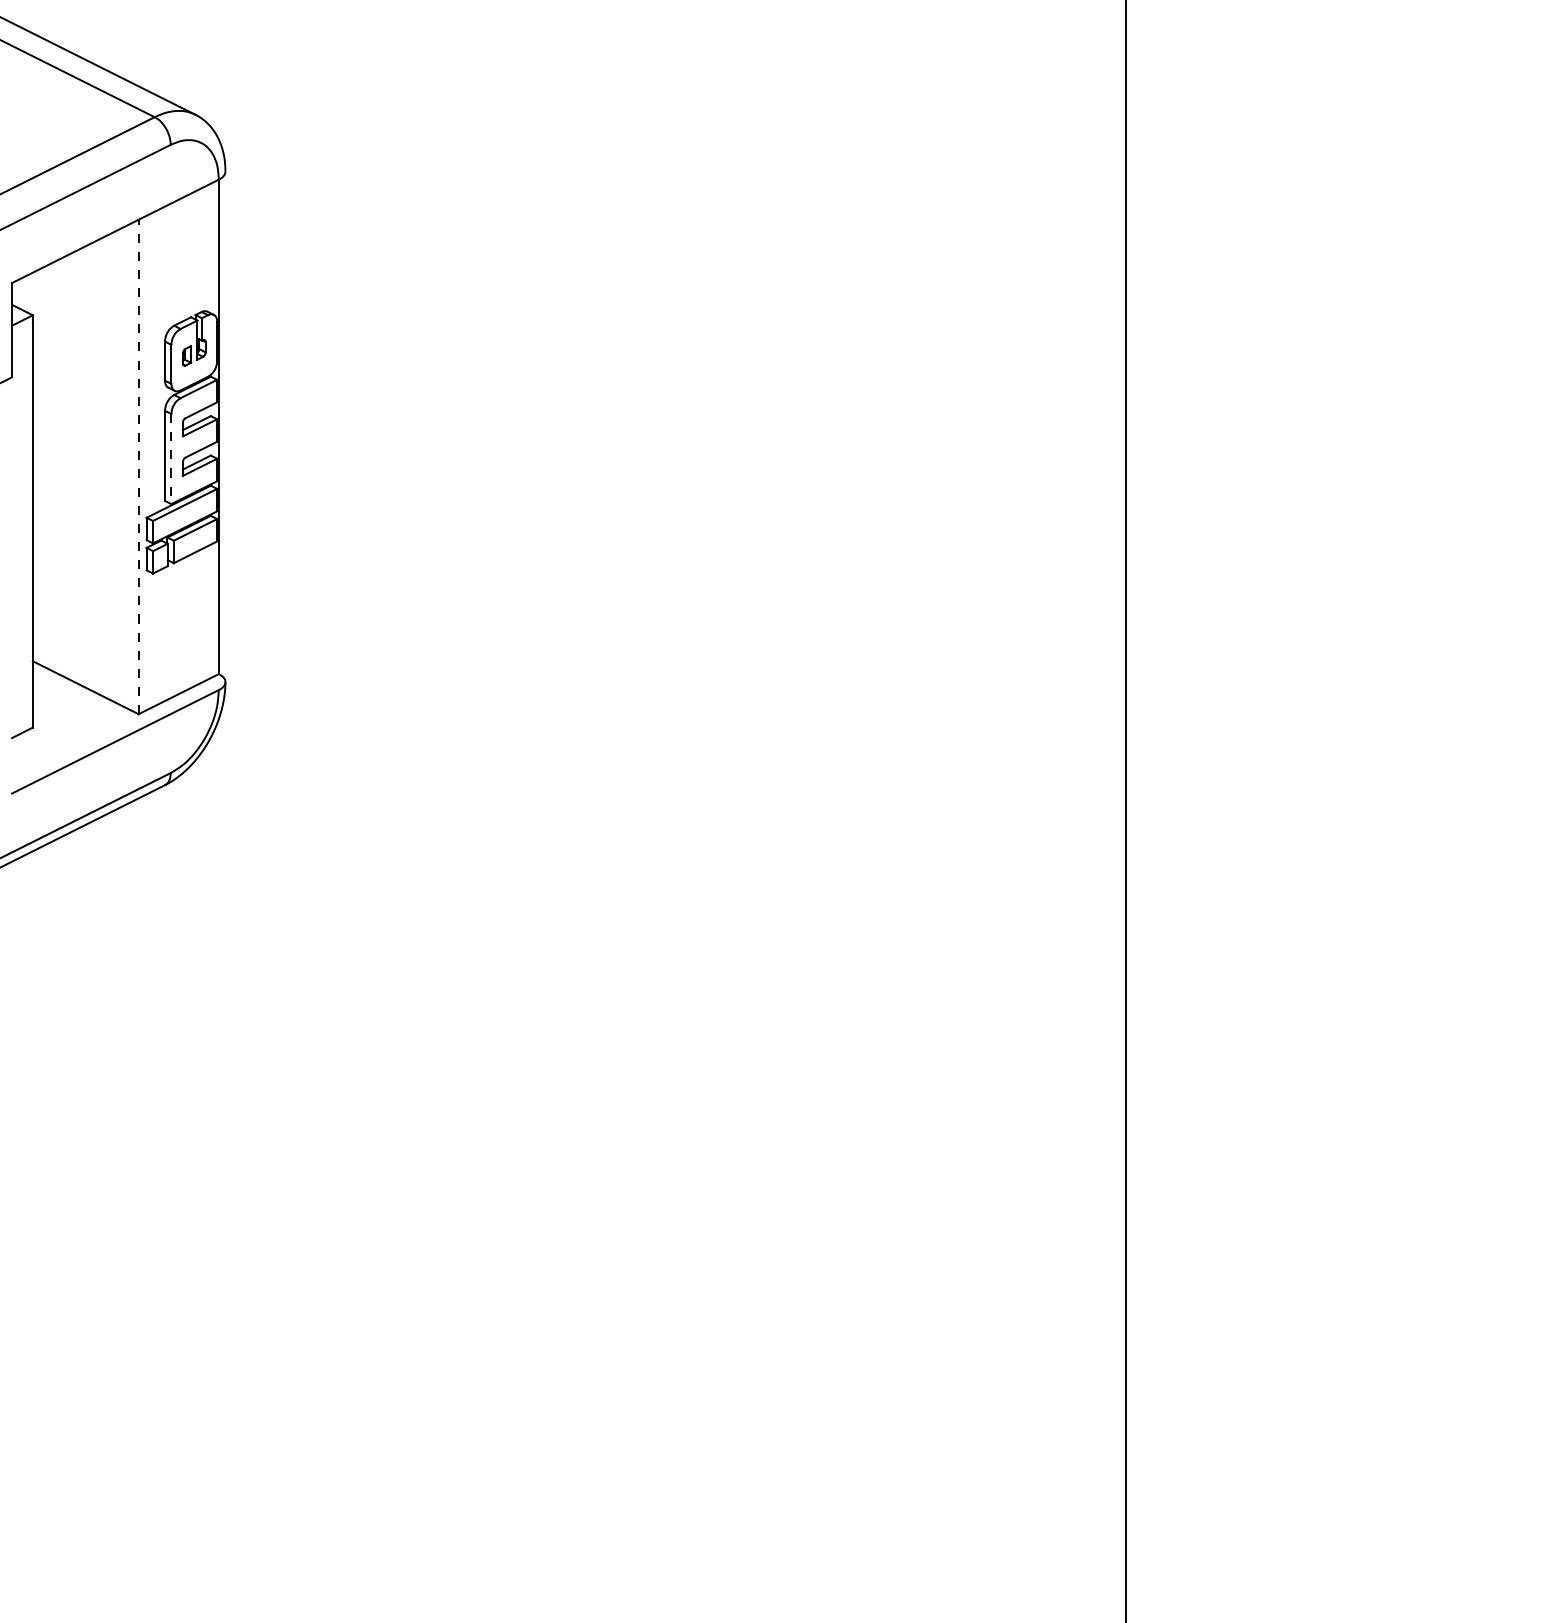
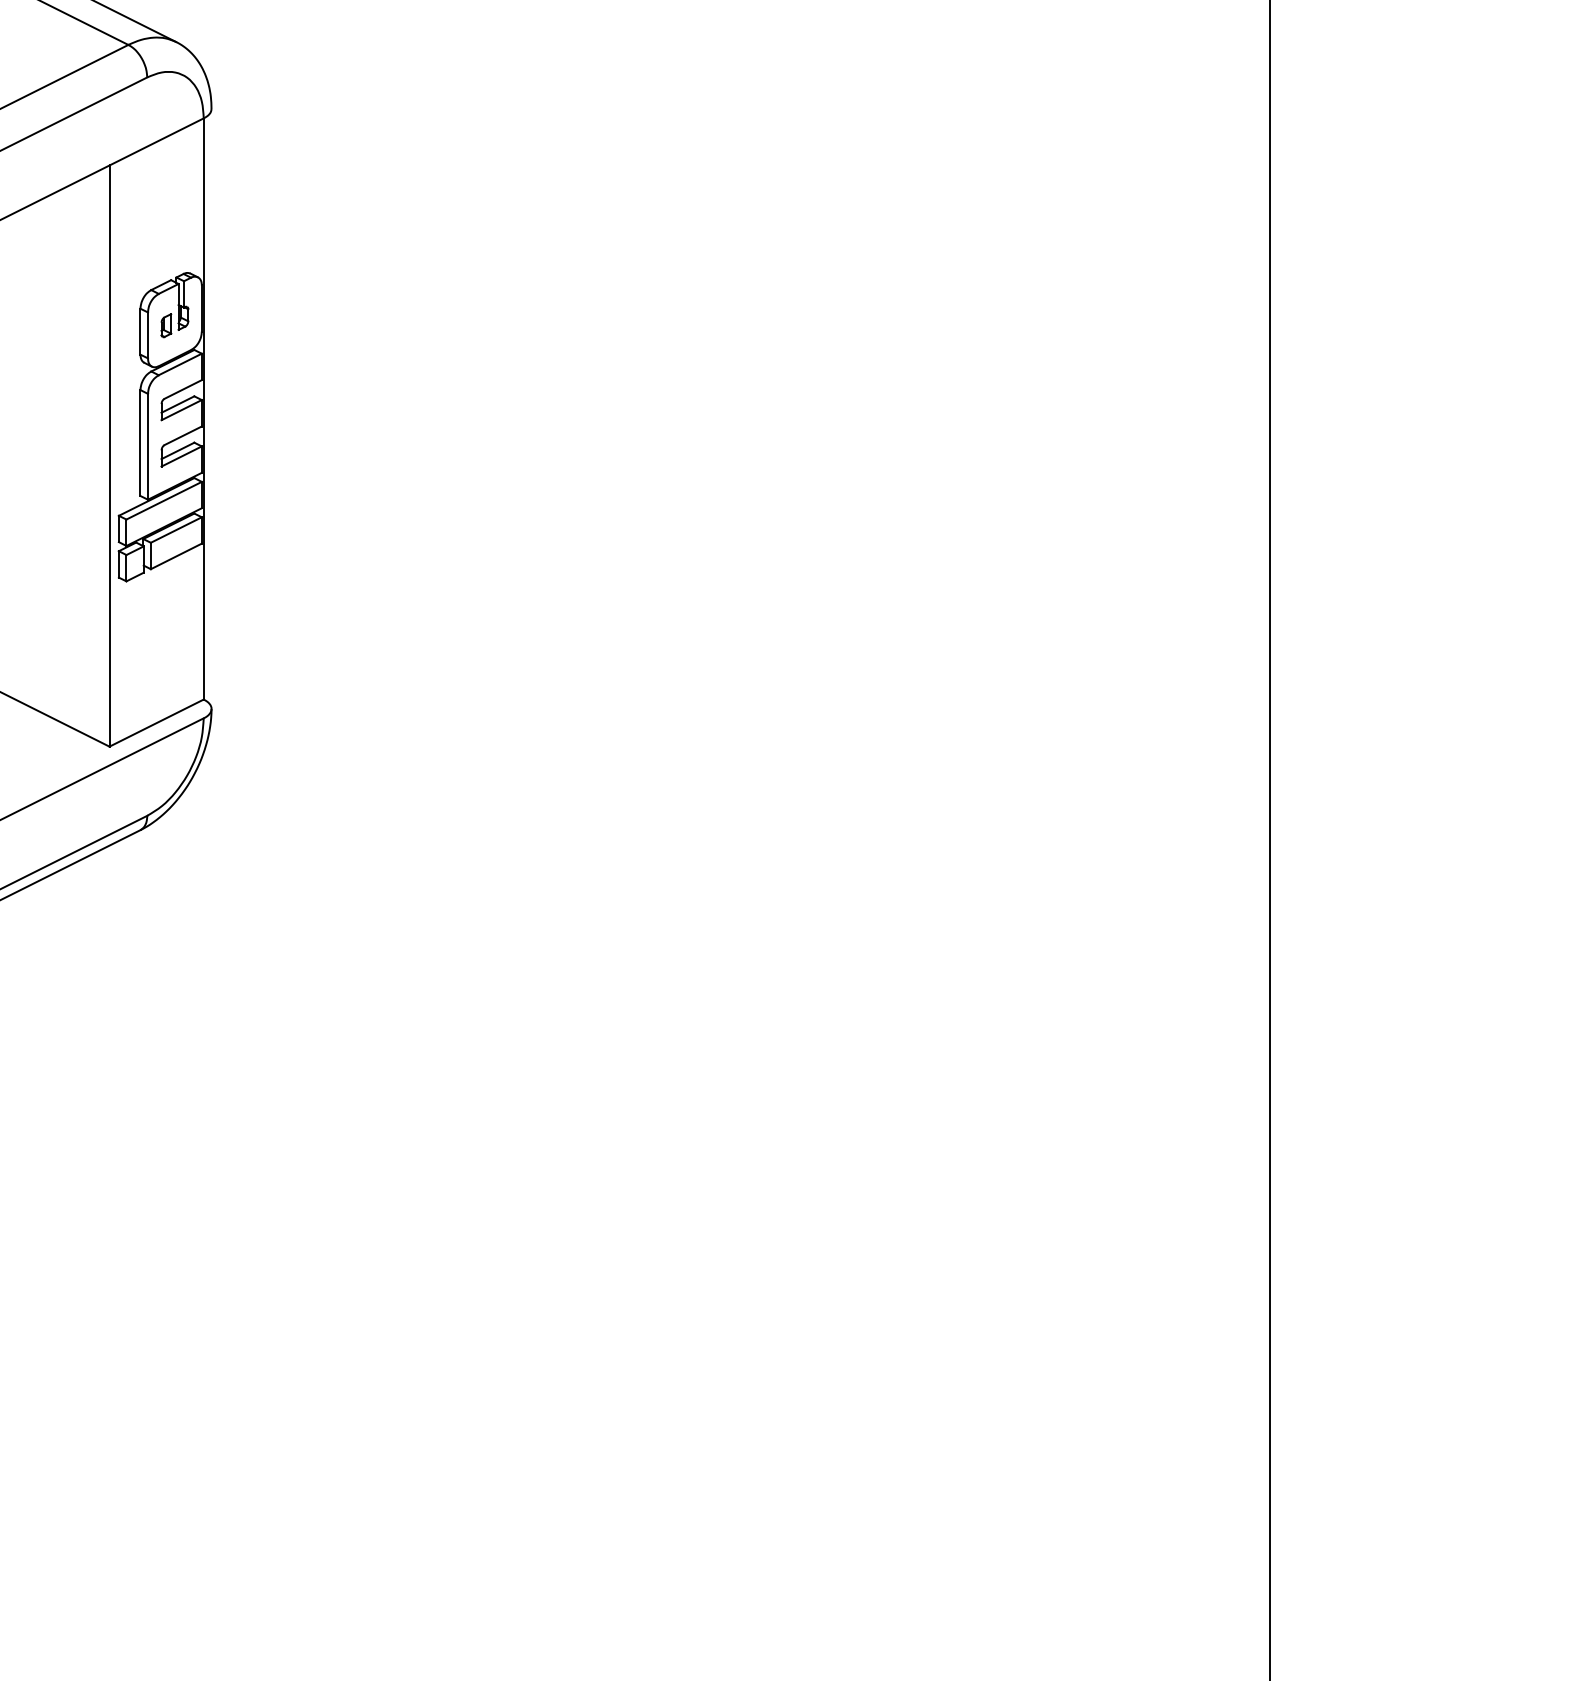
line: (171, 459) -> (148, 447), dashed -> solid
line: (138, 466) -> (109, 455), dashed -> solid

